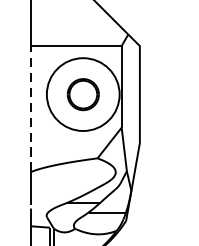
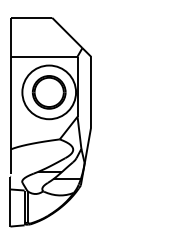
part: (83, 94) -> (49, 92), size x1.43
line: (32, 108) -> (11, 102), dashed -> solid

